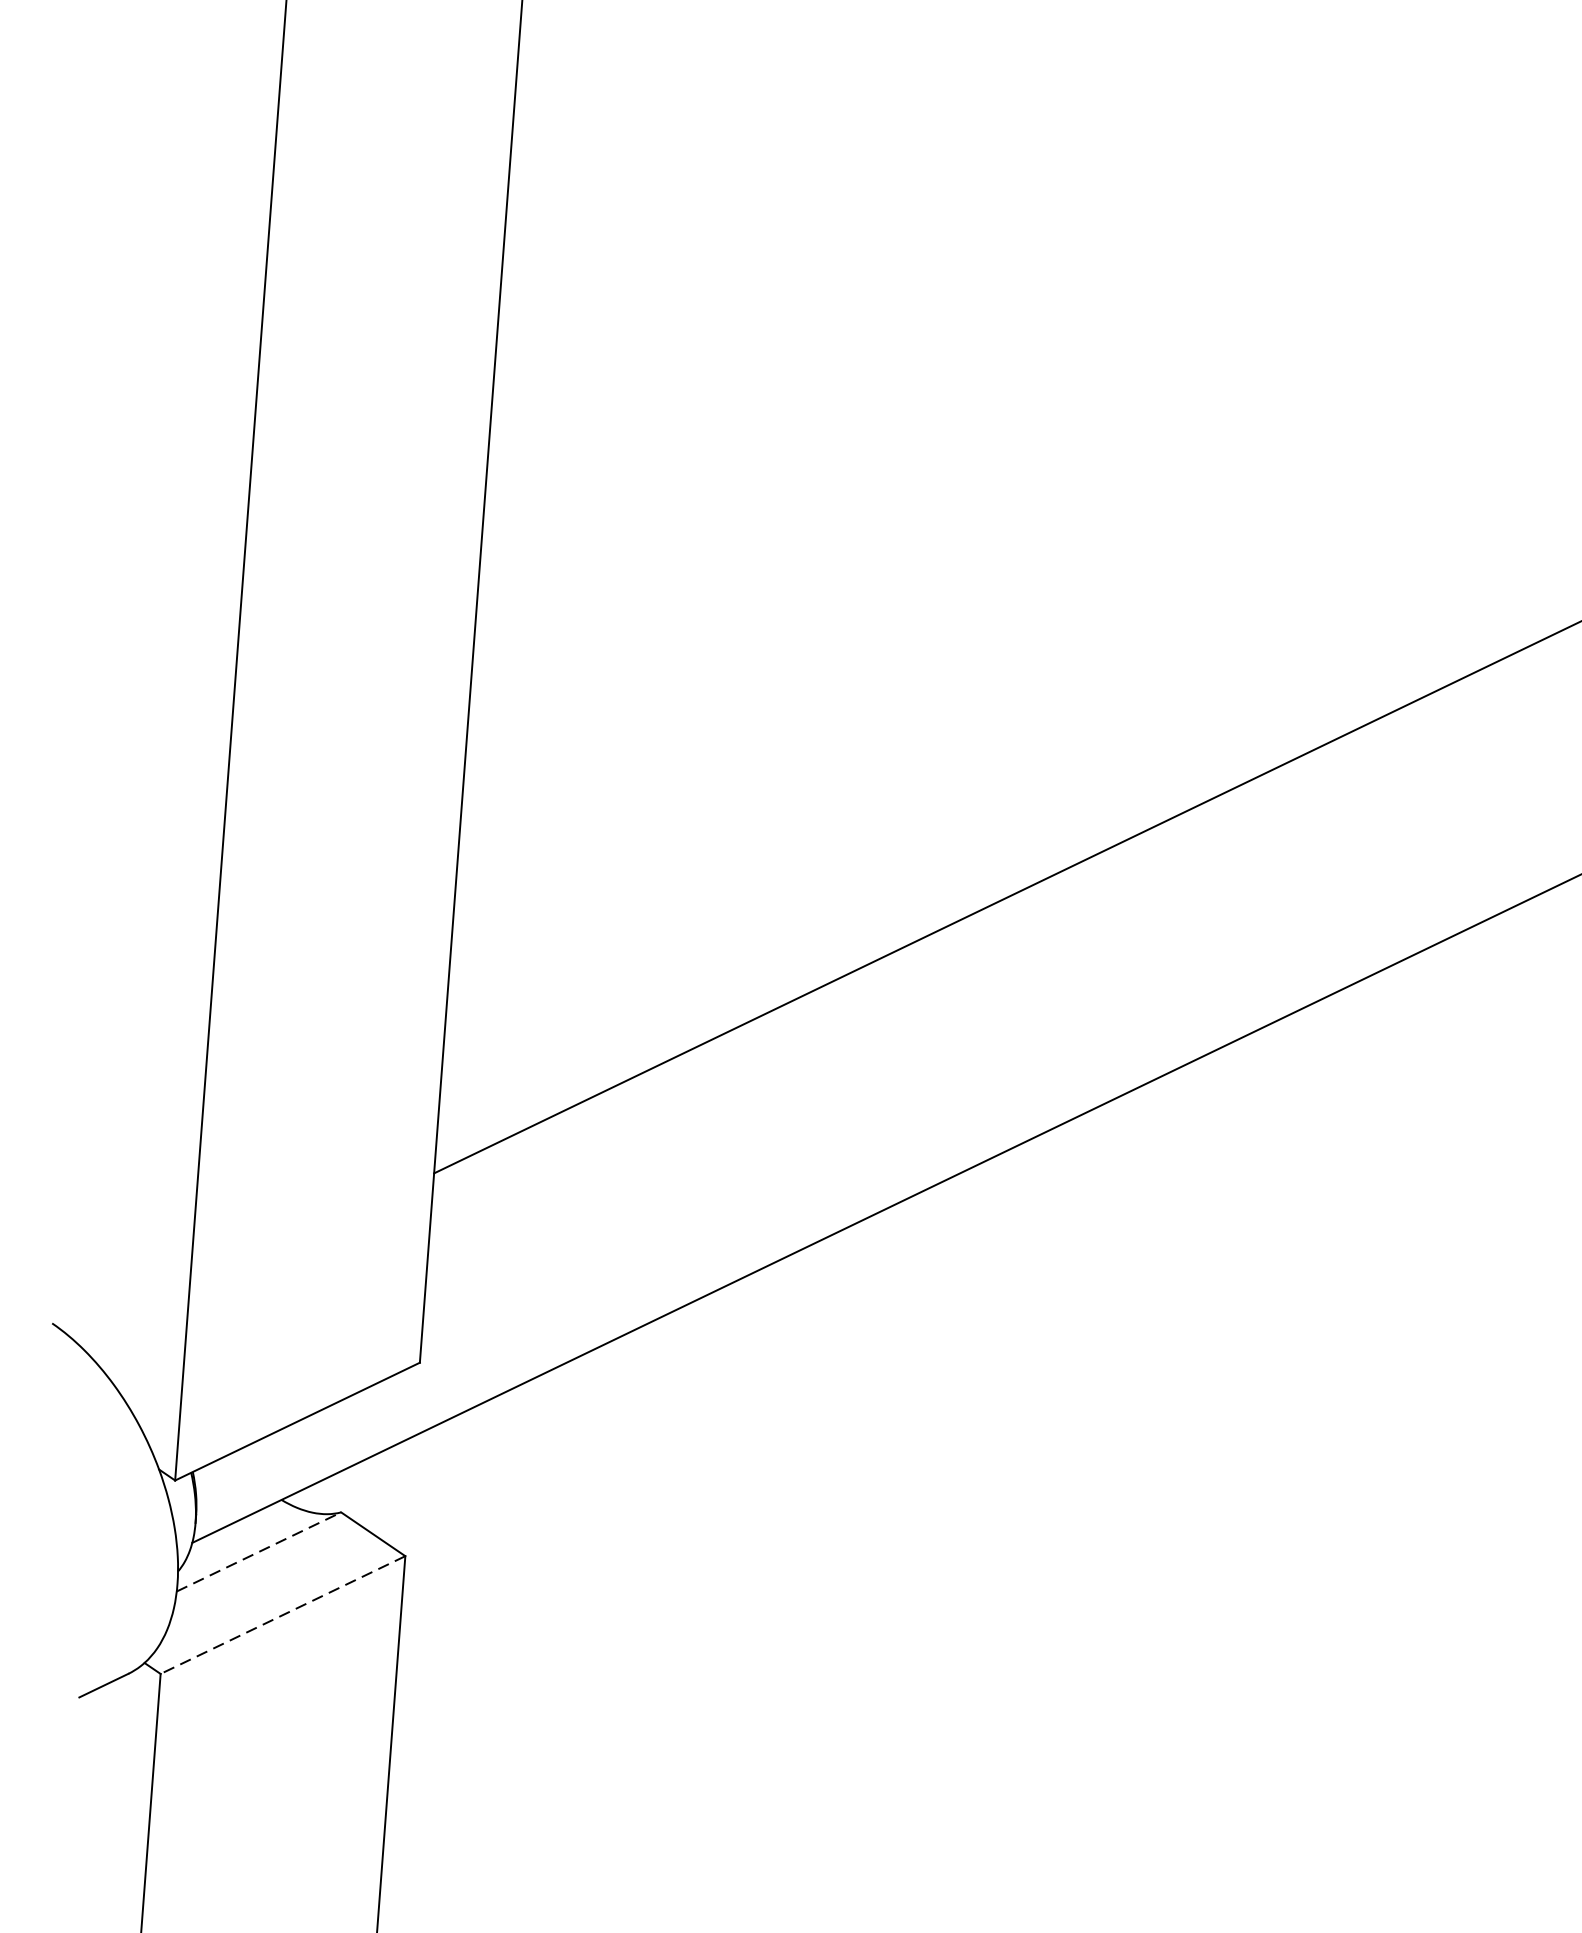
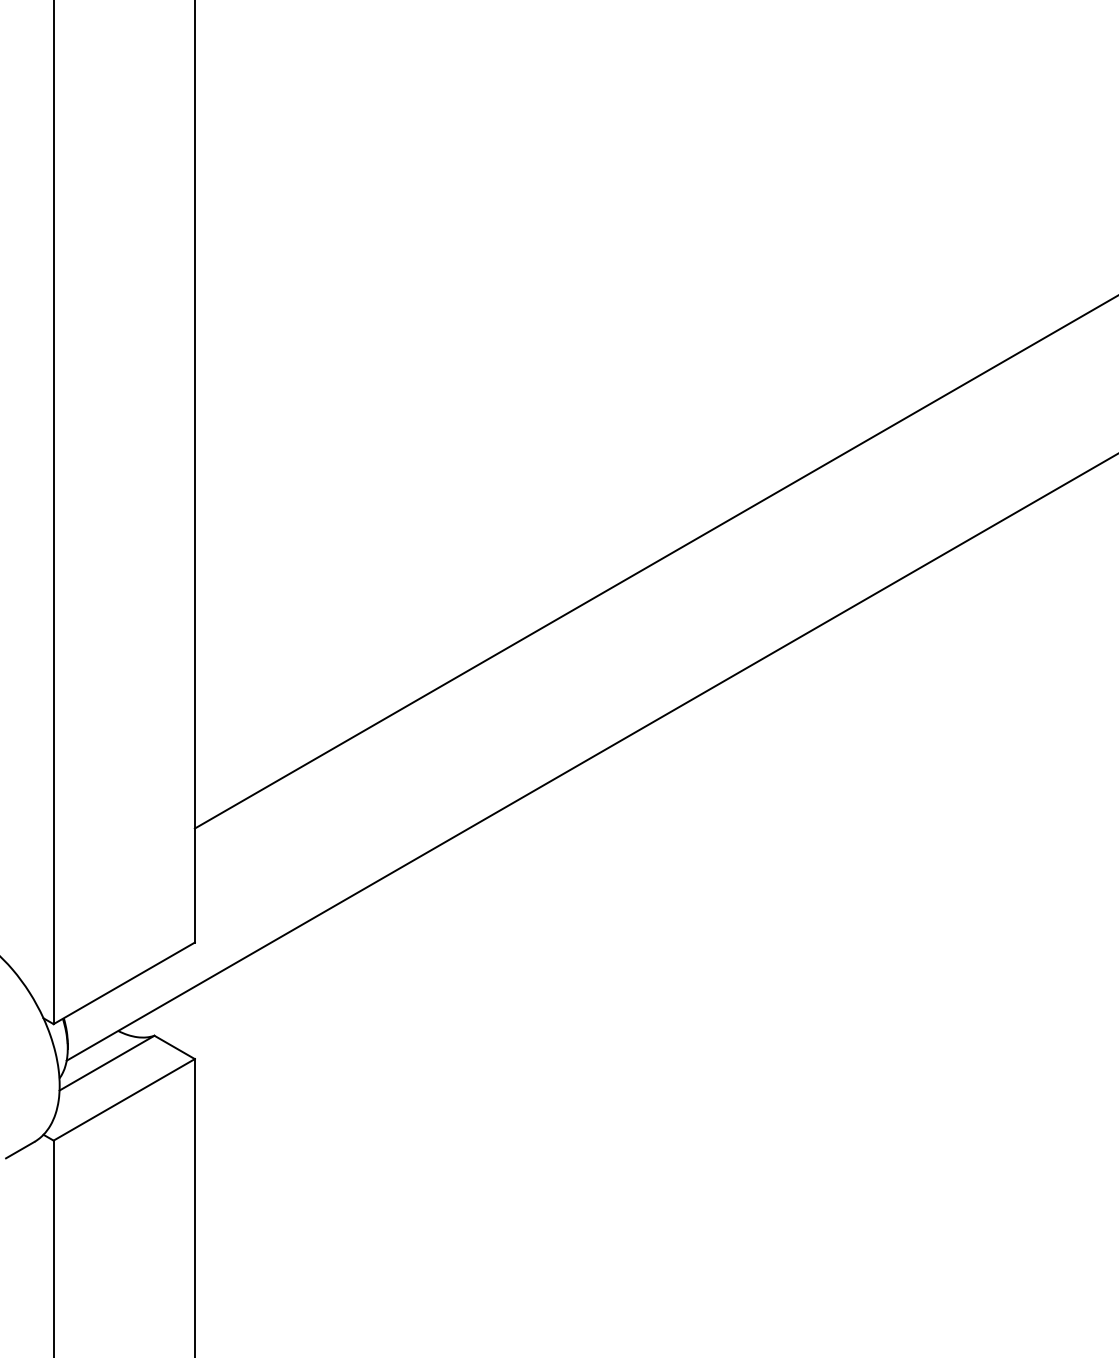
line: (259, 1552) -> (107, 1063), dashed -> solid
line: (283, 1614) -> (124, 1099), dashed -> solid

